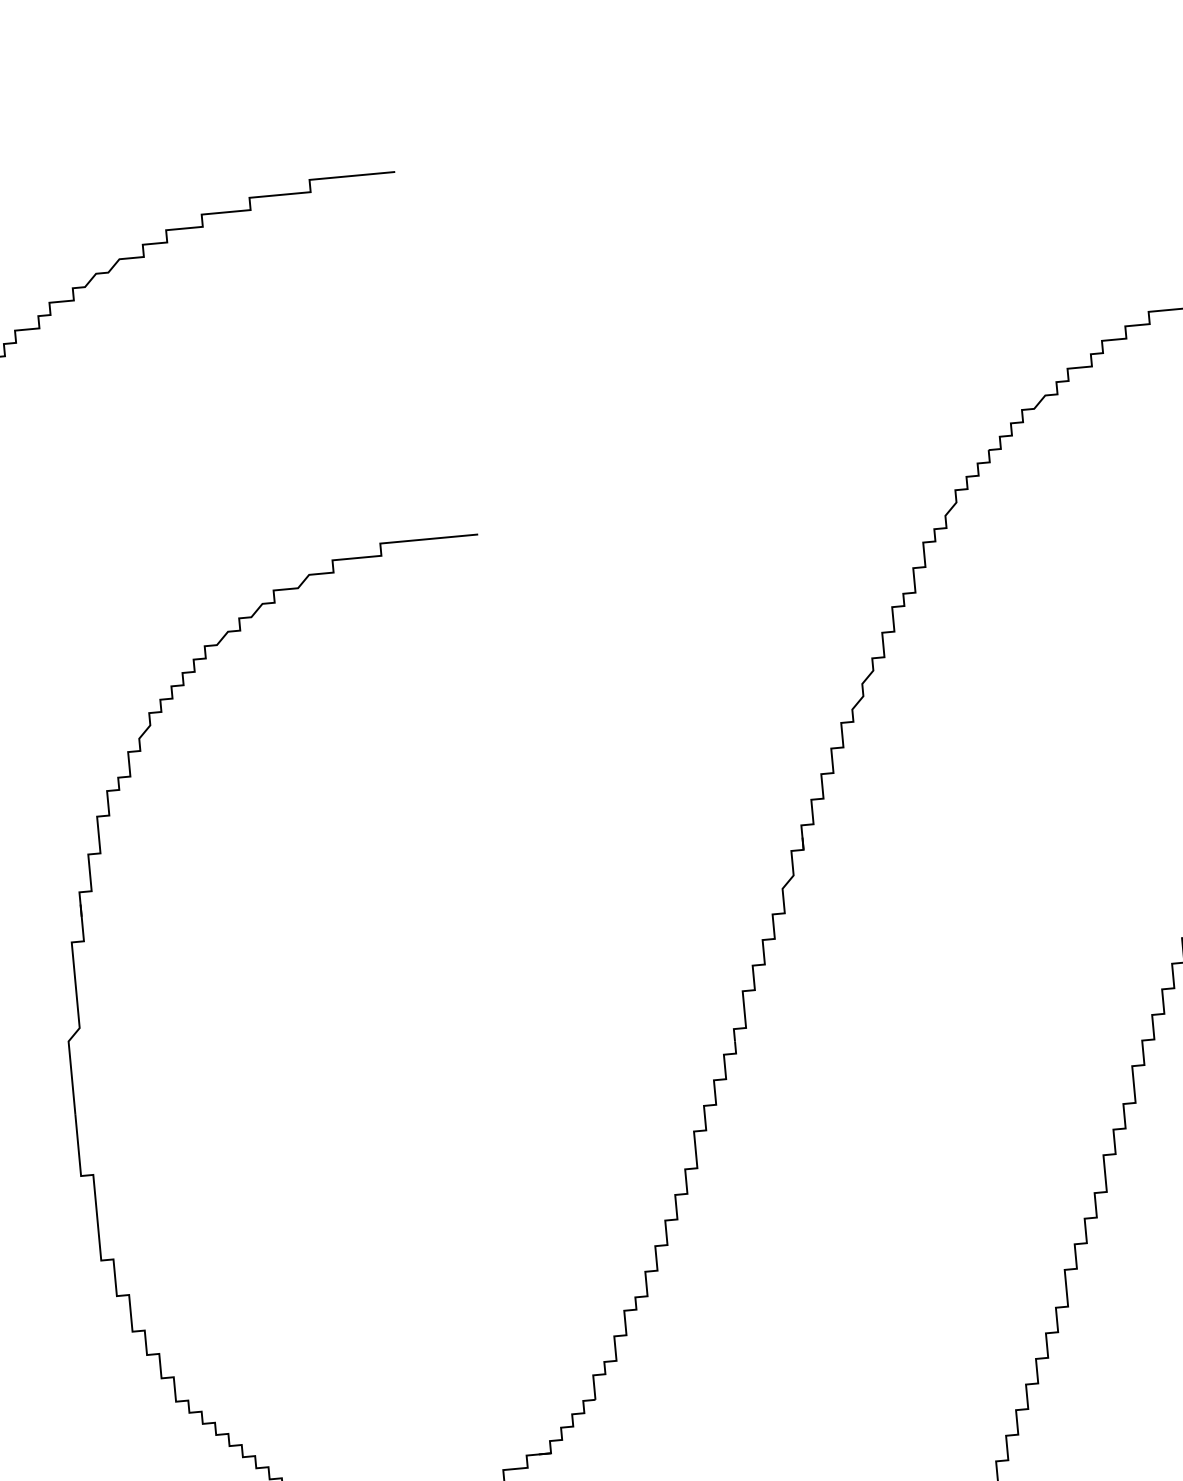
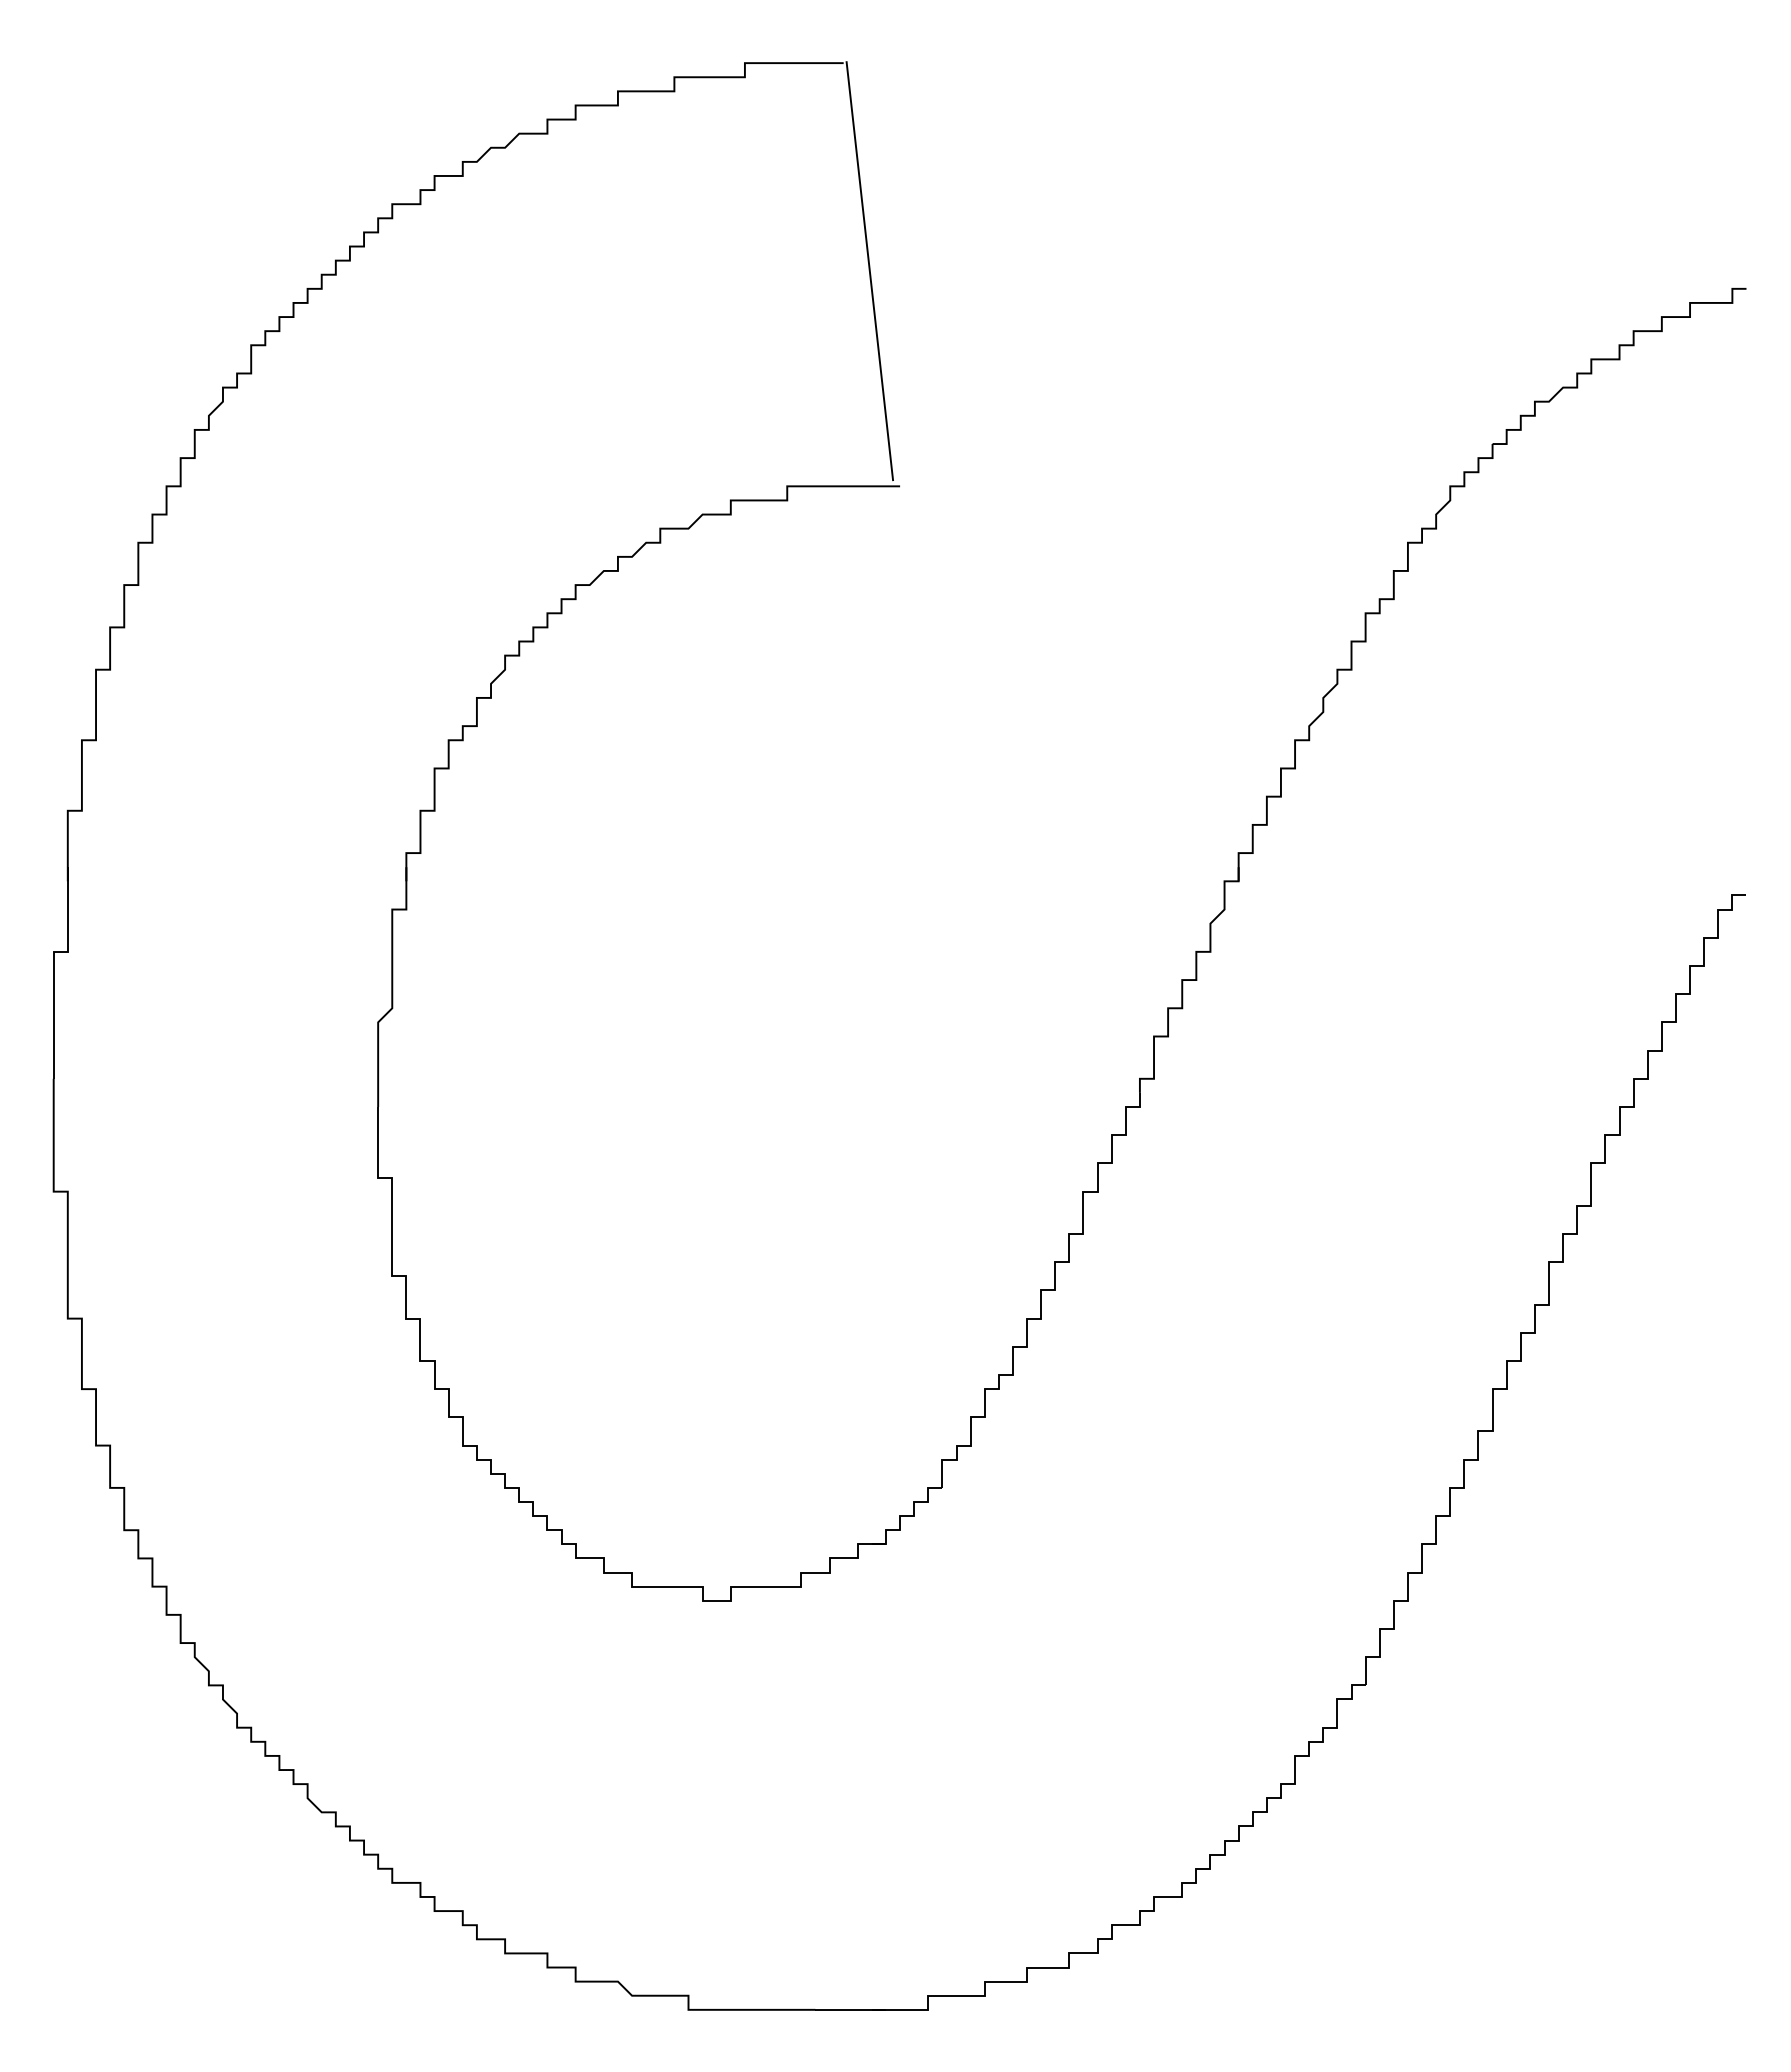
line: (434, 350) -> (869, 271), added

